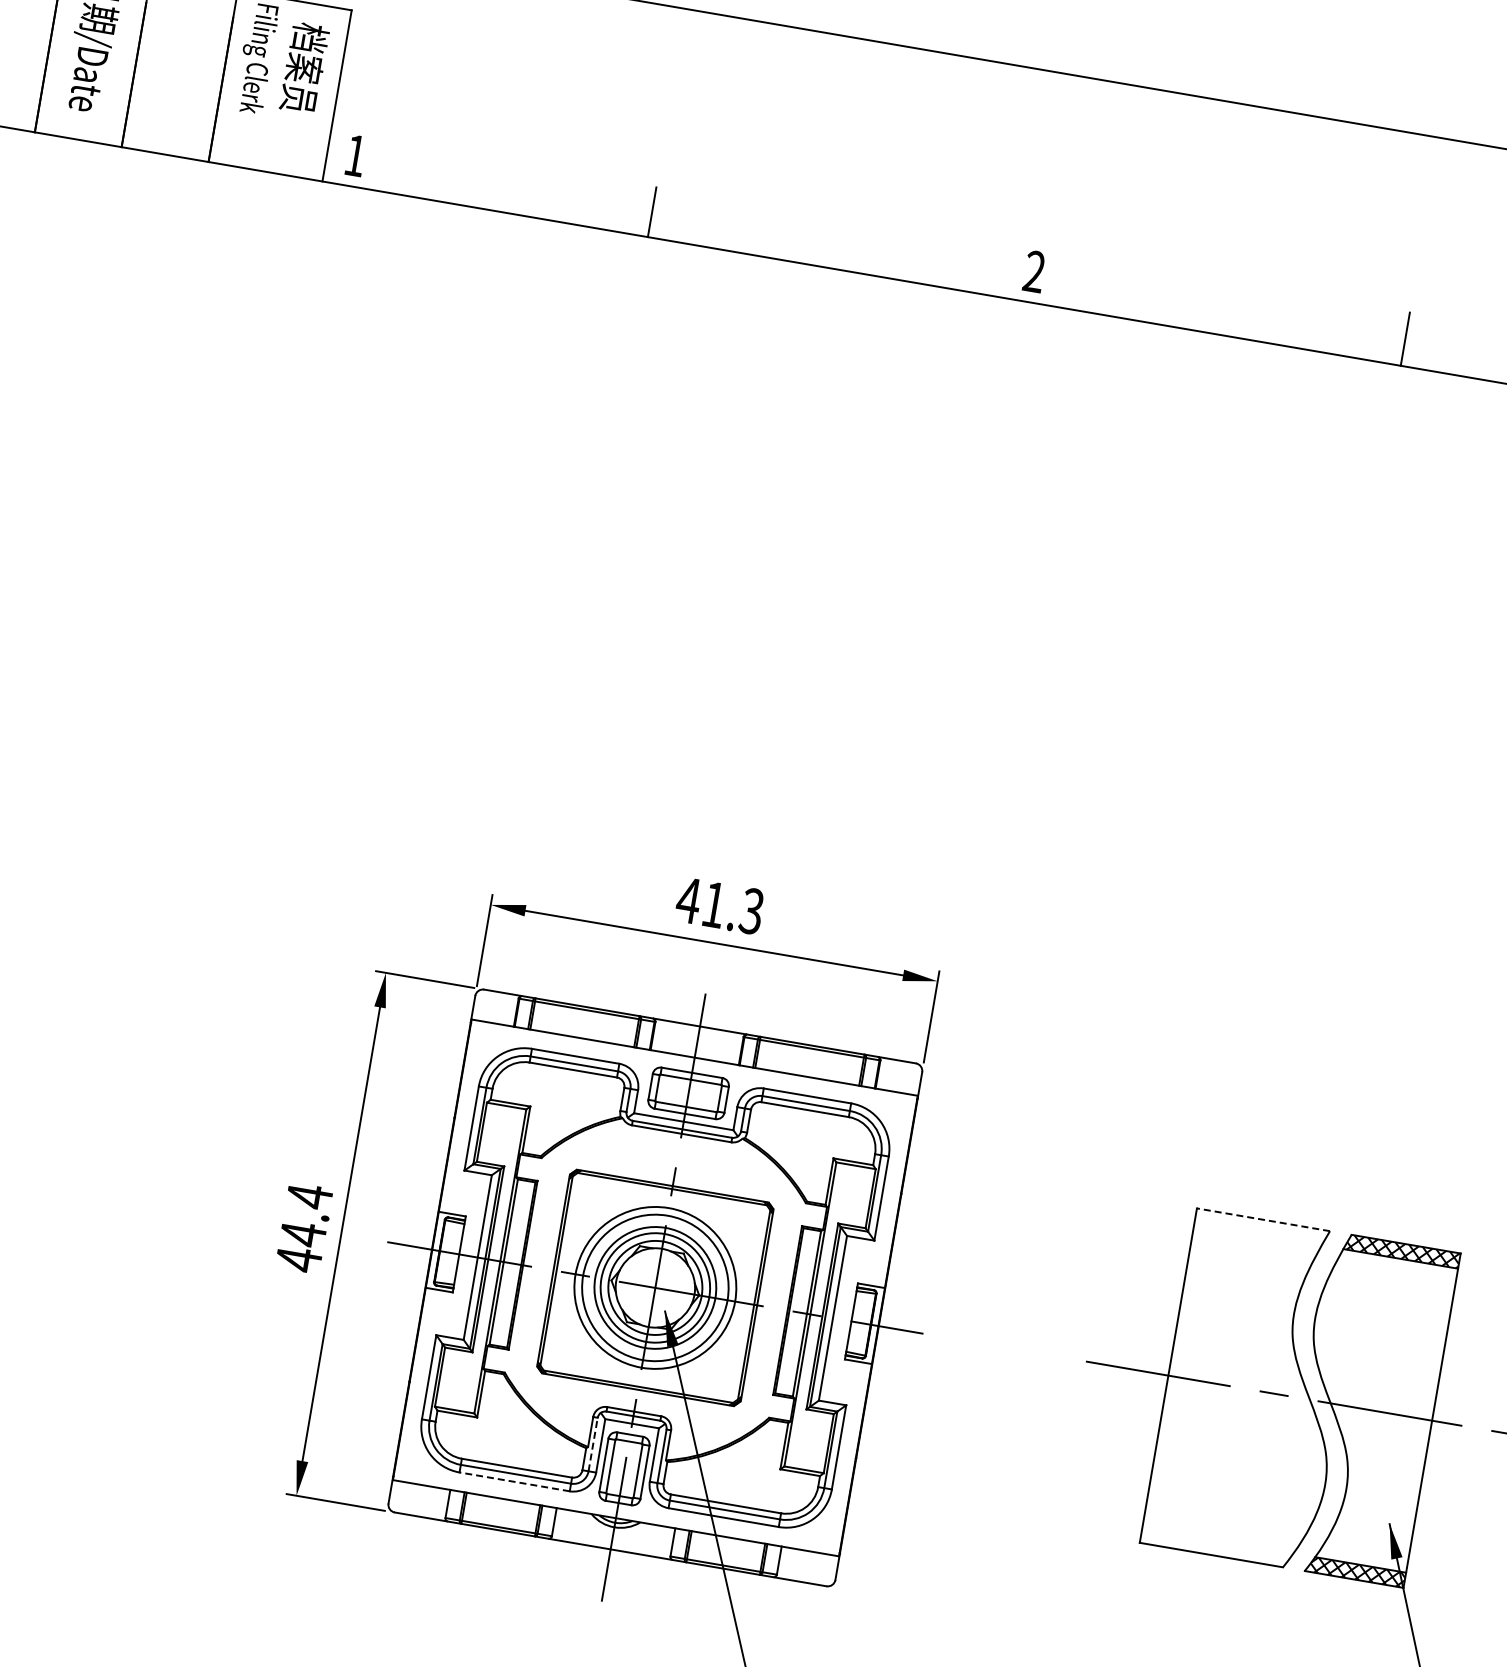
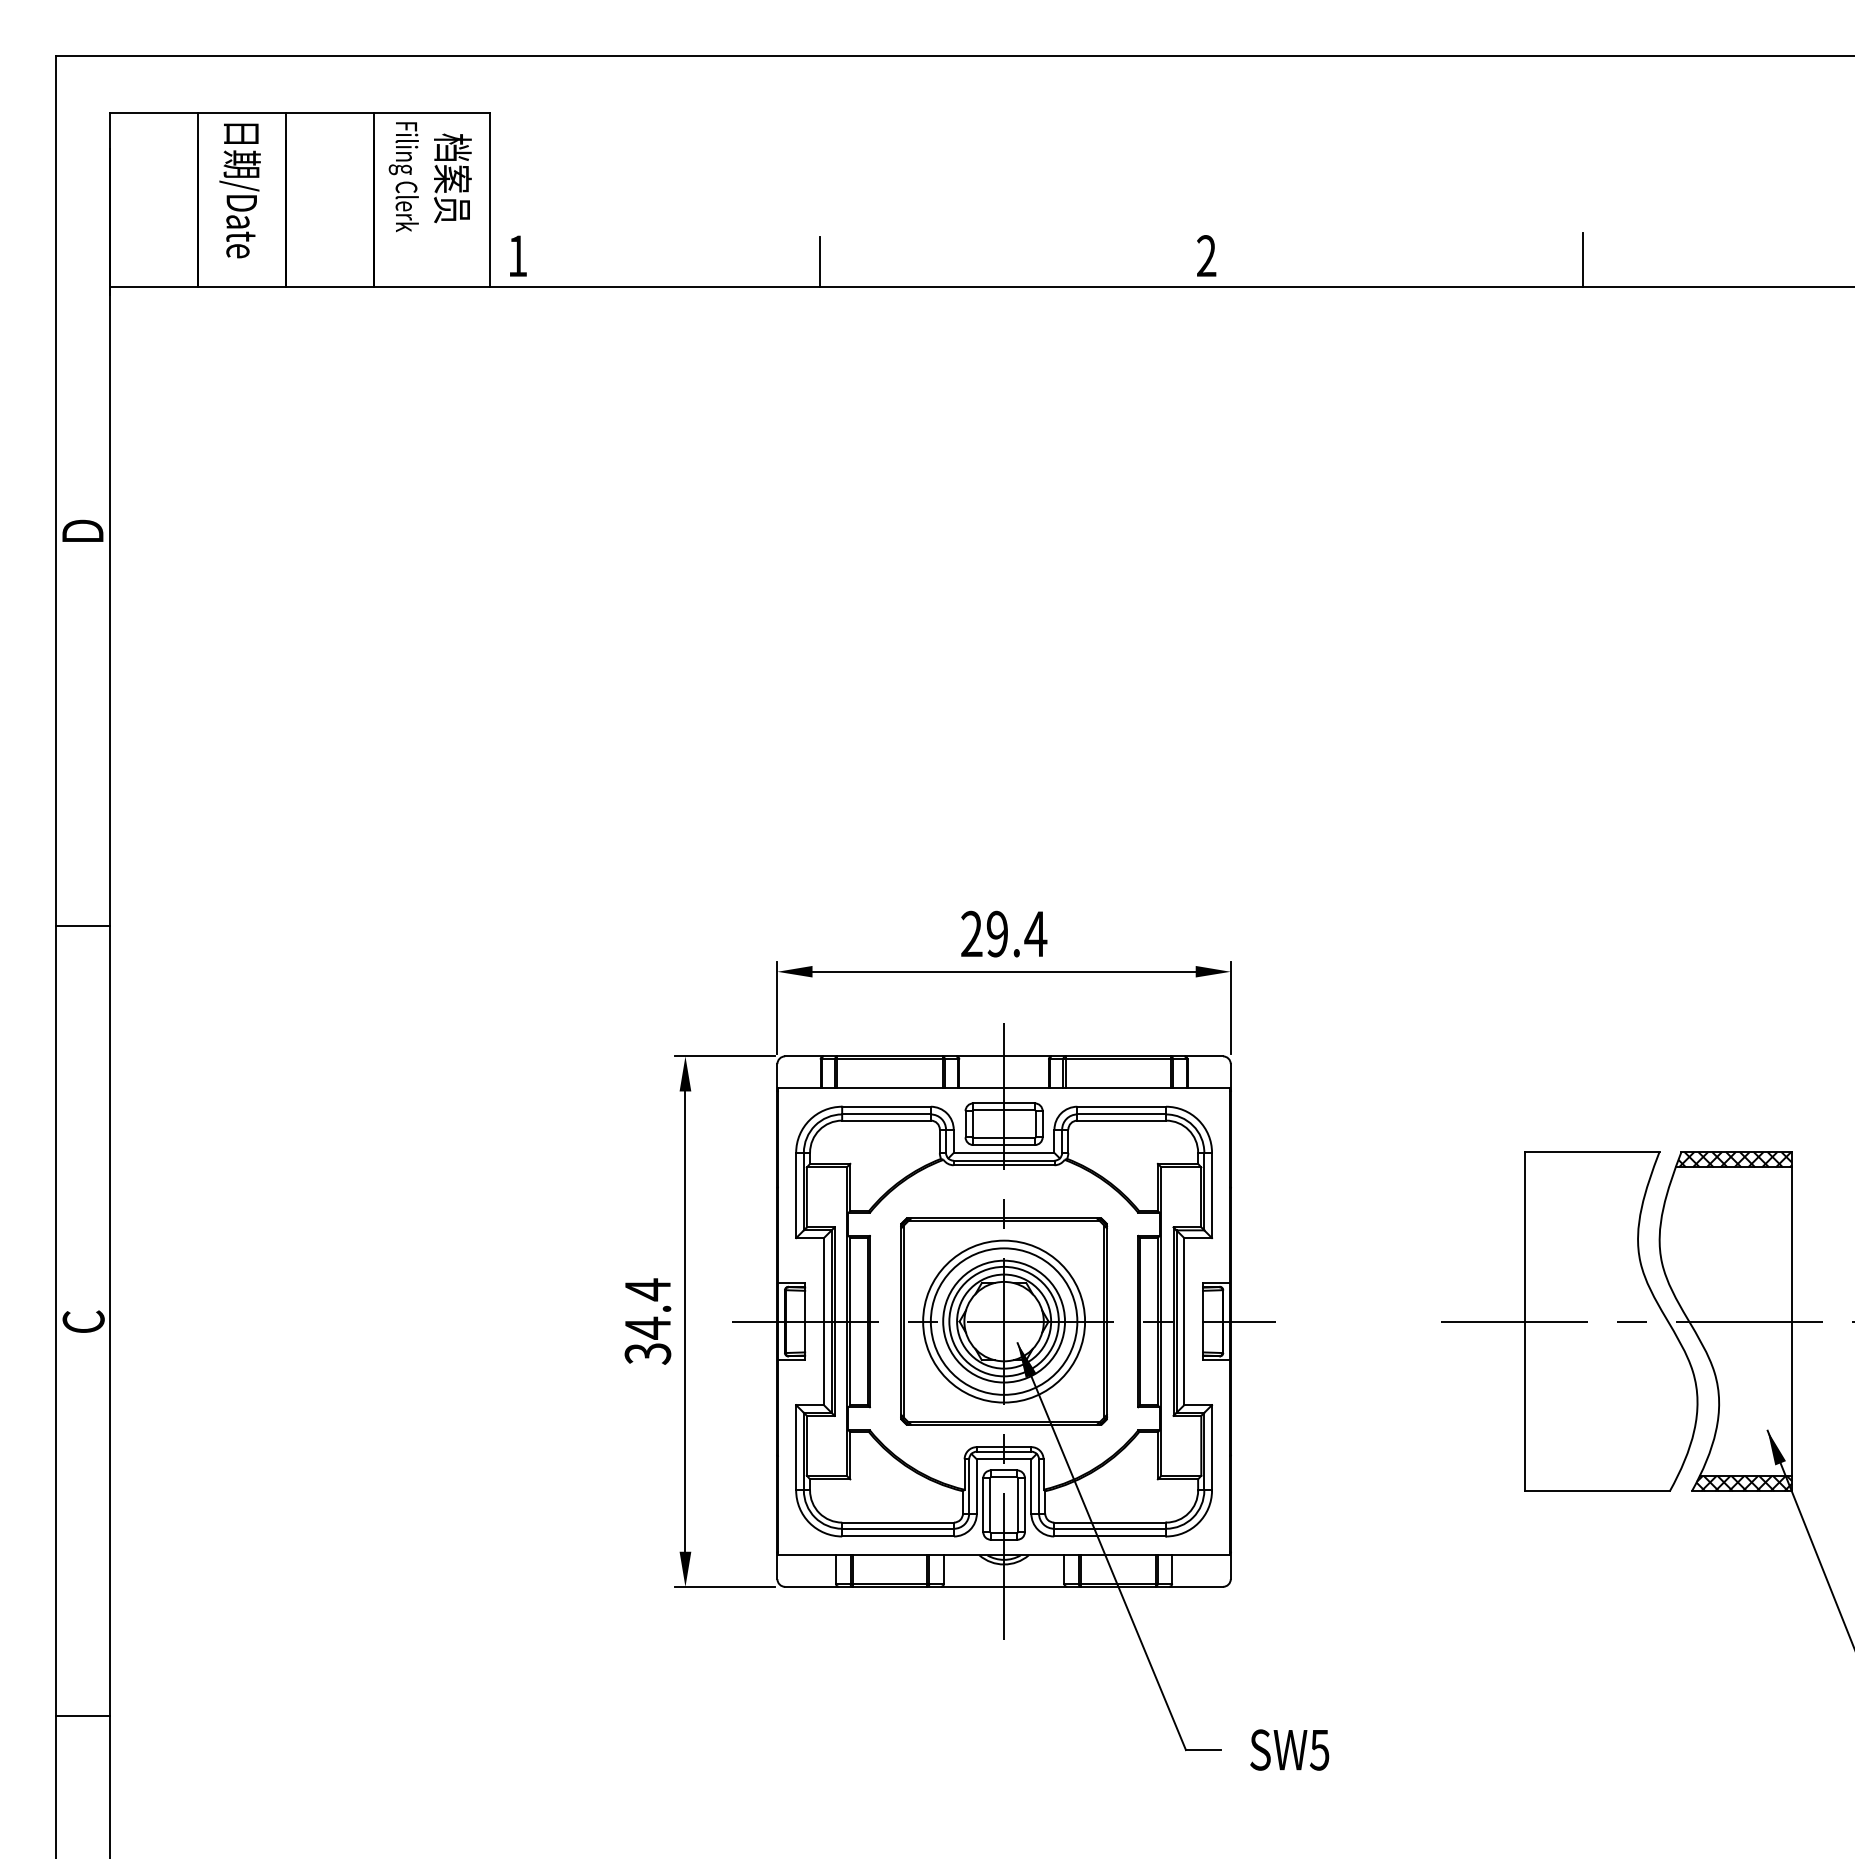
text: (720, 905) -> (1003, 933), 41.3 -> 29.4
line: (1263, 1219) -> (1591, 1151), dashed -> solid
text: (298, 1259) -> (647, 1353), 44.4 -> 34.4
line: (593, 1443) -> (969, 1485), dashed -> solid
line: (515, 1481) -> (898, 1536), dashed -> solid

